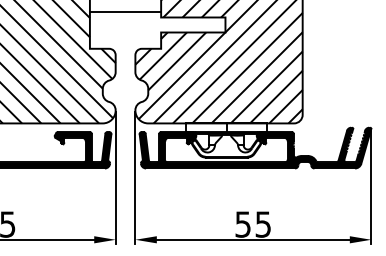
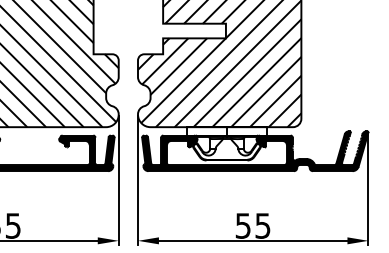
line: (125, 12) -> (128, 18), removed

